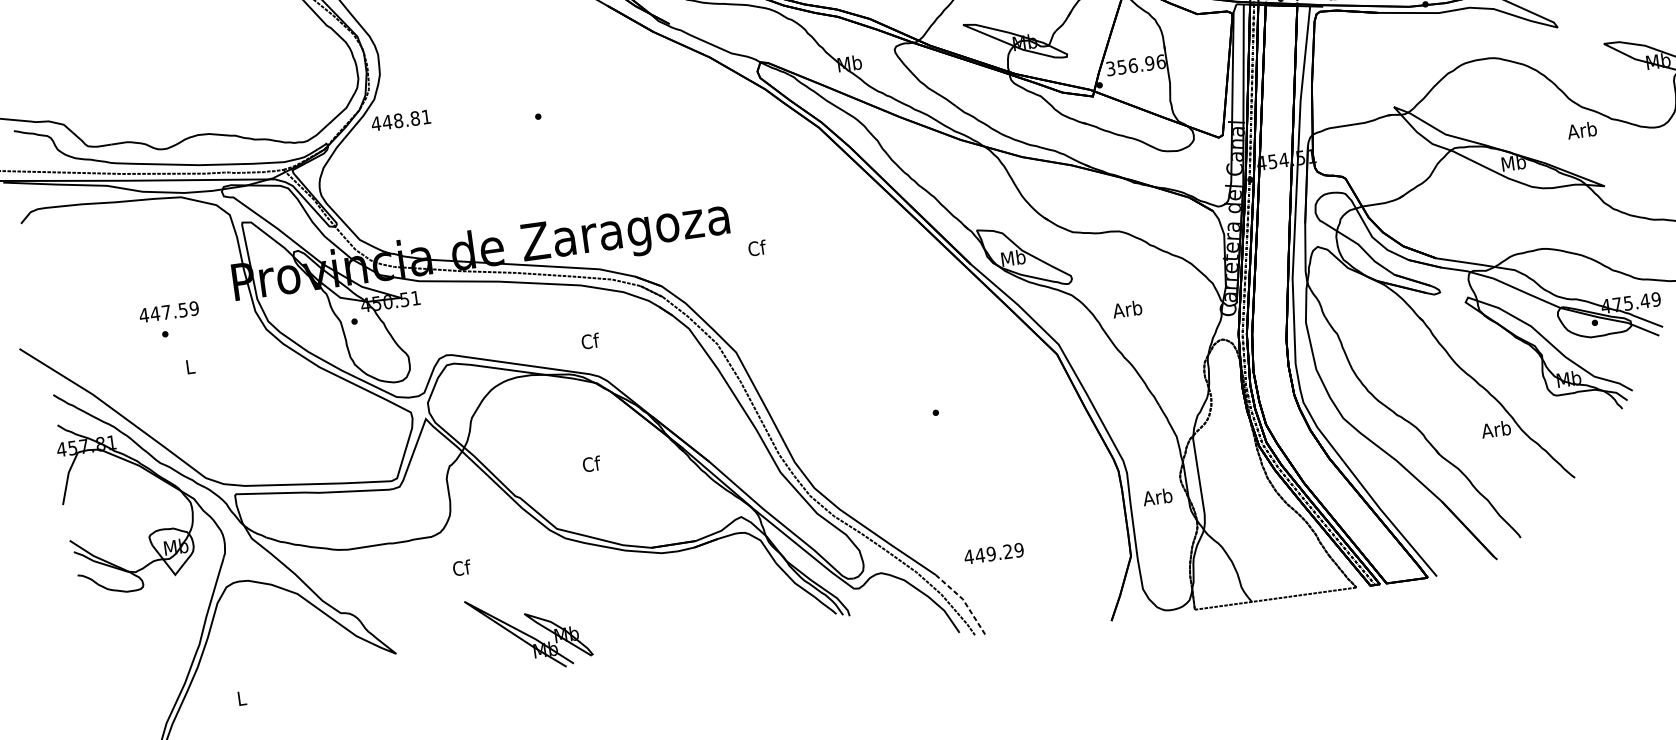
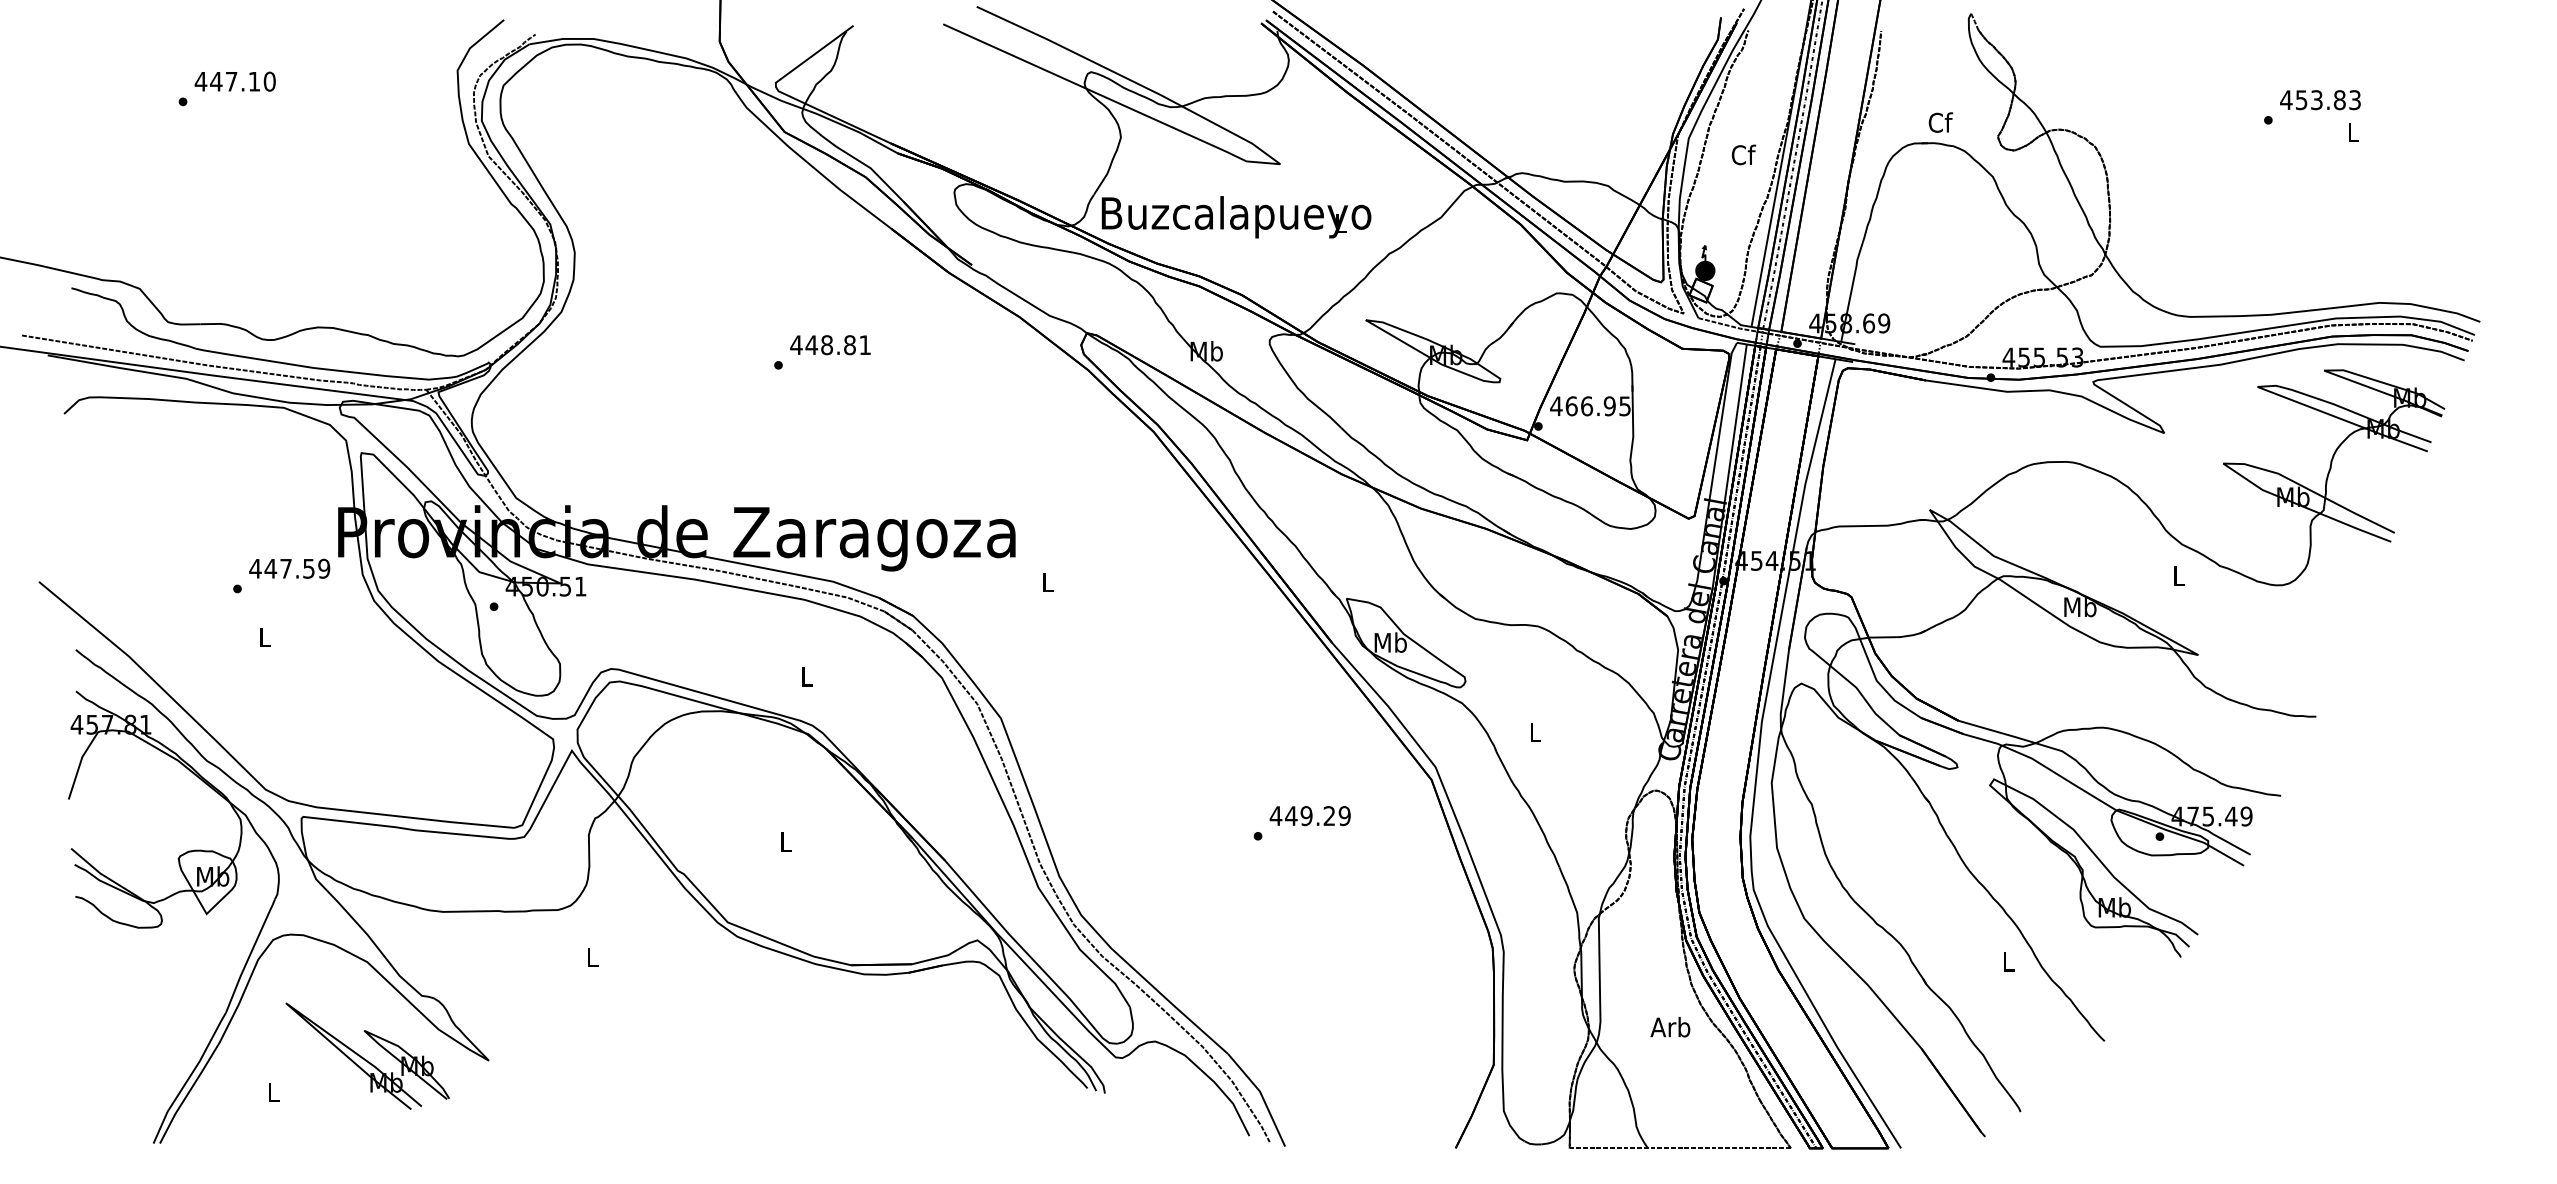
text: (1135, 65) -> (1590, 406), 356.96 -> 466.95
text: (401, 120) -> (830, 345), moved
text: (1581, 130) -> (2177, 575), Arb -> L
text: (757, 248) -> (1048, 582), Cf -> L
text: (1127, 309) -> (1534, 732), Arb -> L
text: (168, 311) -> (289, 568), moved
text: (590, 341) -> (807, 676), Cf -> L
text: (1496, 429) -> (2007, 961), Arb -> L
text: (591, 463) -> (786, 841), Cf -> L
text: (1157, 497) -> (1670, 1027), moved
text: (993, 554) -> (1309, 816), moved
text: (462, 567) -> (593, 957), Cf -> L
line: (965, 602) -> (1262, 1096), dashed -> solid
part: (529, 631) -> (367, 1055), moved

